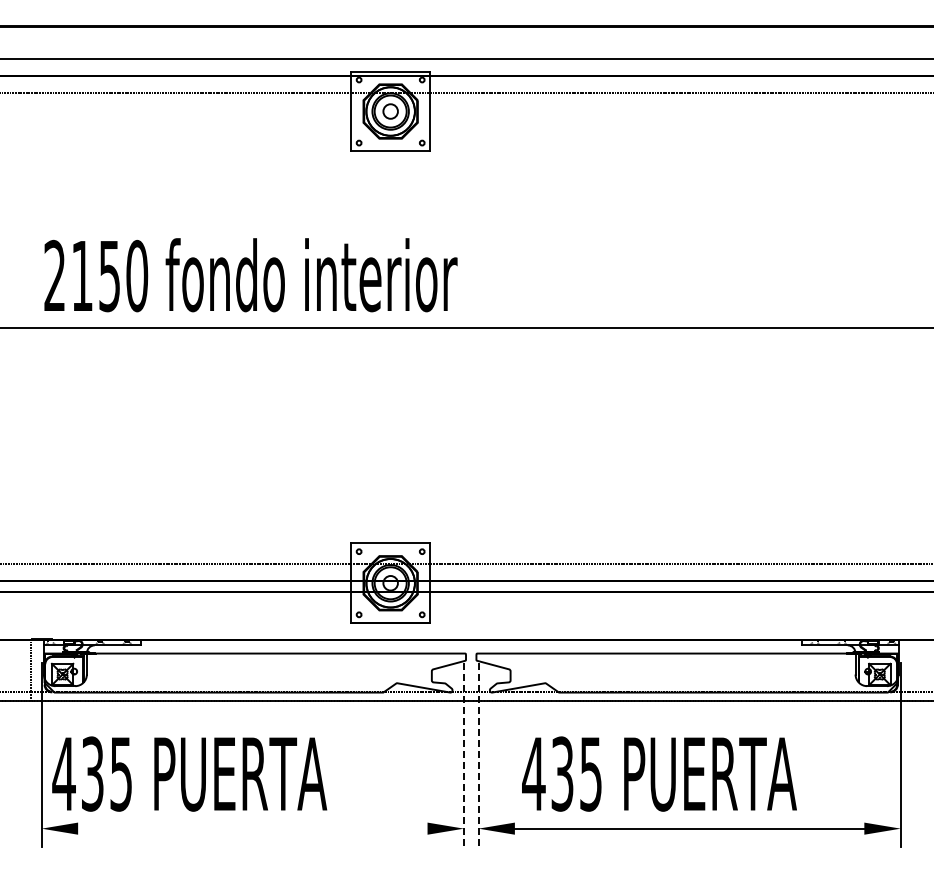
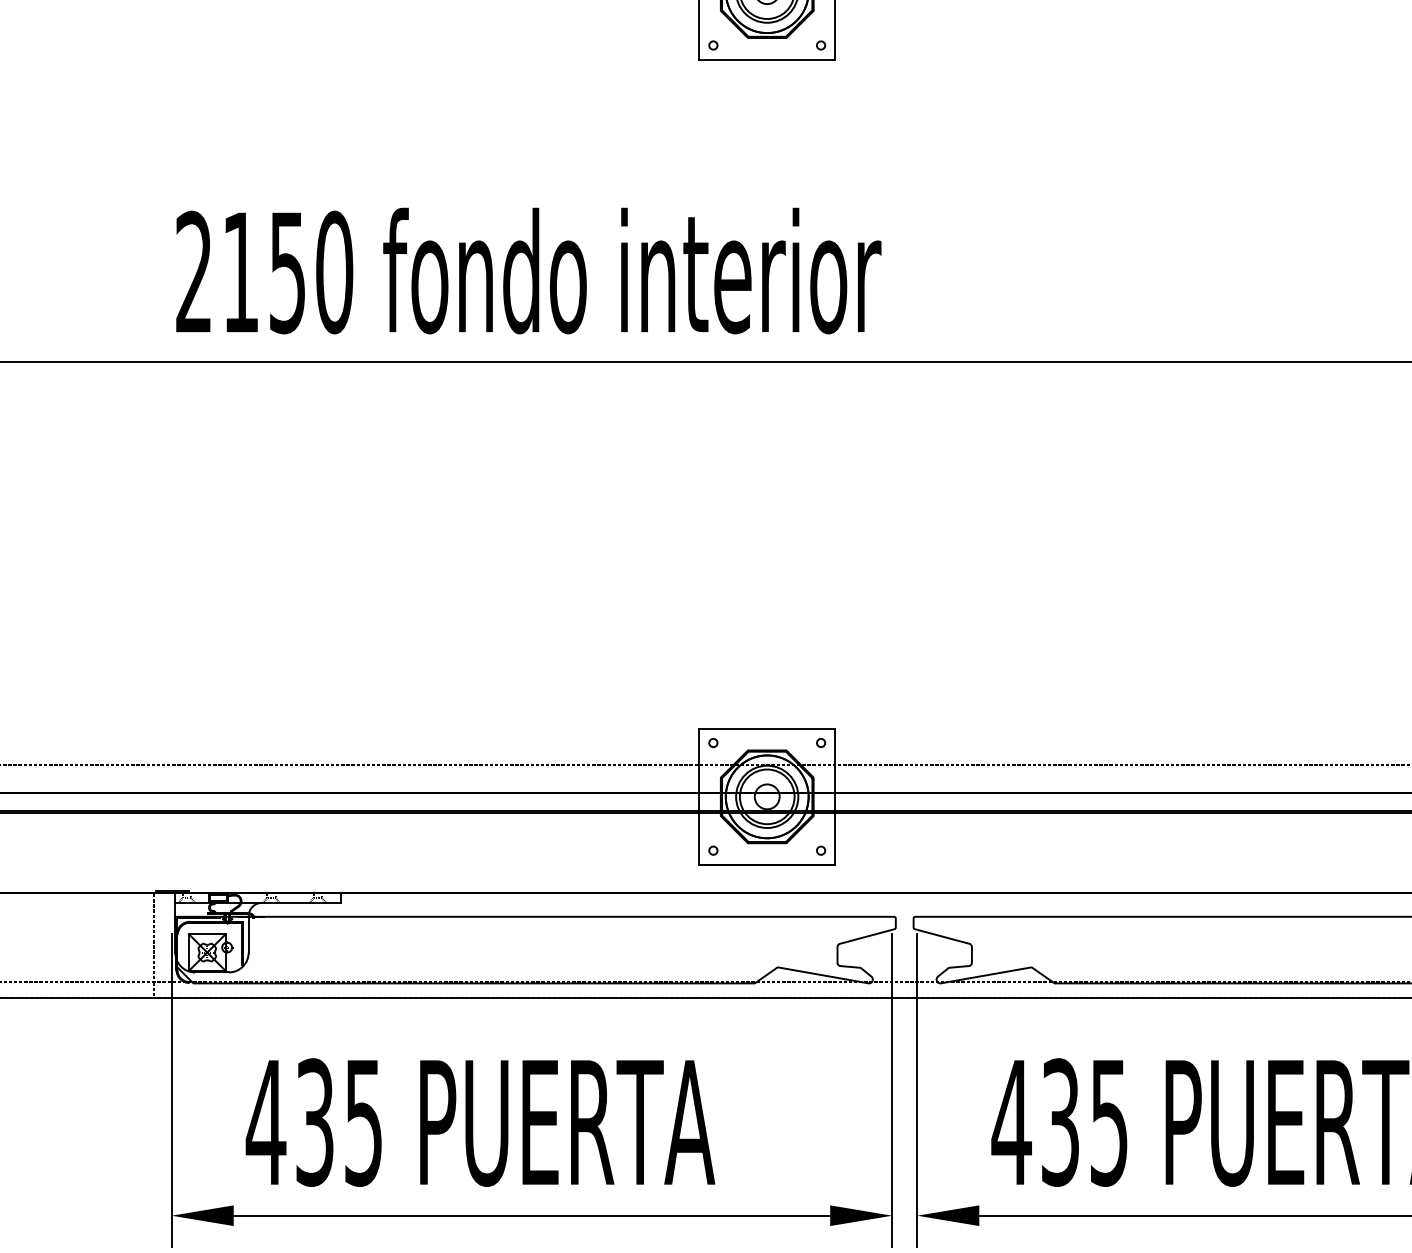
line: (463, 755) -> (891, 1090), dashed -> solid
line: (478, 755) -> (917, 1090), dashed -> solid
text: (189, 773) -> (480, 1121), moved
line: (252, 828) -> (531, 1215), added

